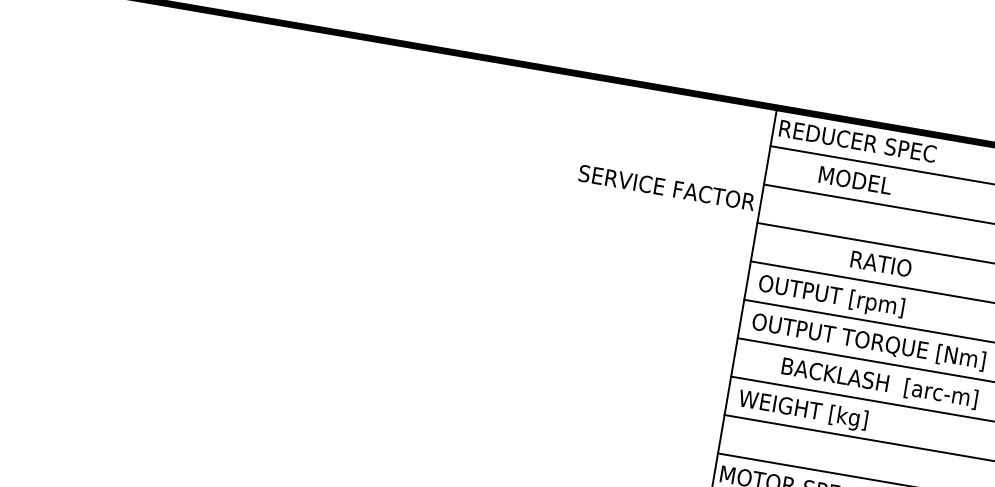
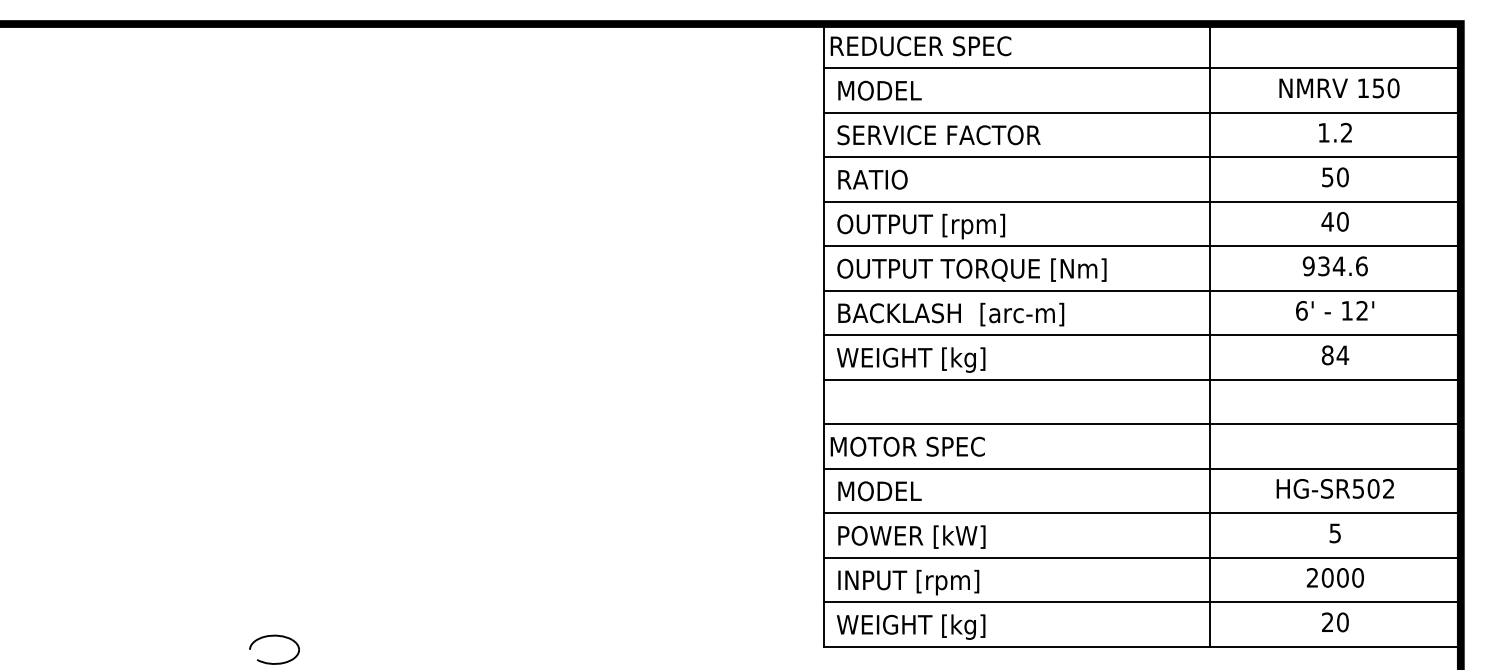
text: (855, 180) -> (879, 90), moved
text: (666, 187) -> (938, 135), moved
text: (880, 263) -> (872, 179), moved
text: (879, 383) -> (951, 314), moved

